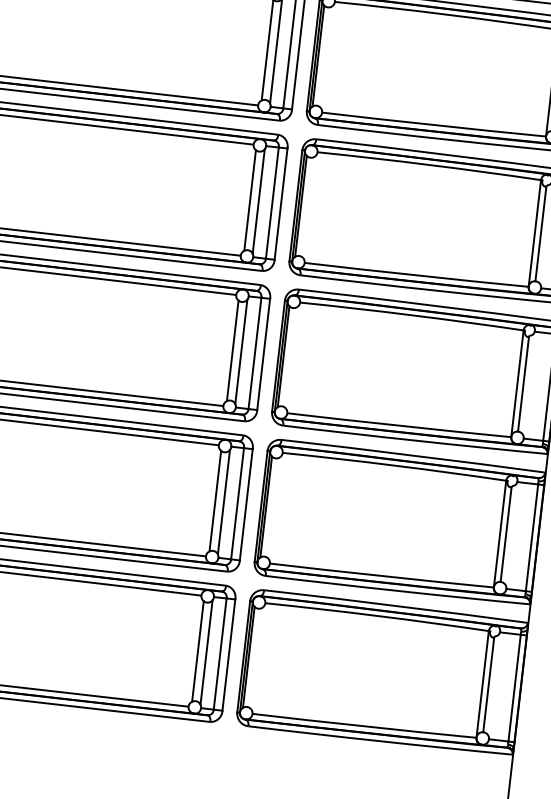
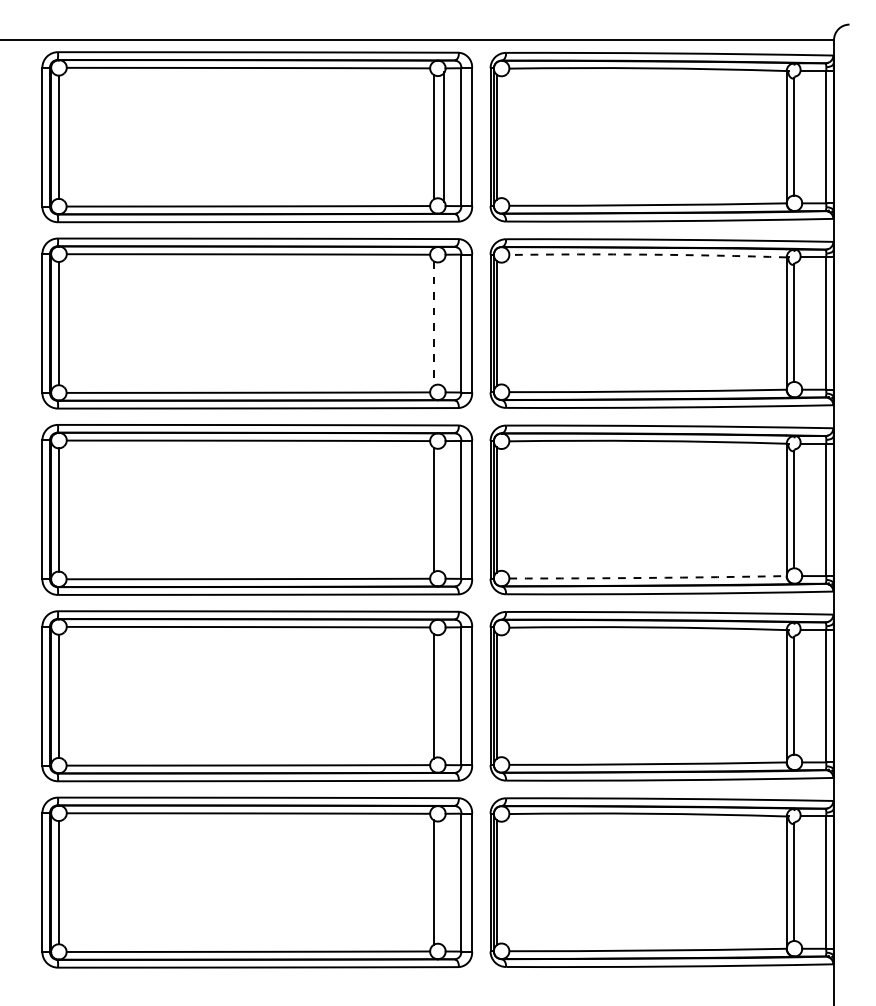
arc: (429, 164) -> (648, 254), solid -> dashed
line: (249, 201) -> (433, 324), solid -> dashed
line: (258, 201) -> (444, 323), removed
line: (241, 351) -> (444, 509), removed
arc: (399, 425) -> (648, 577), solid -> dashed
line: (223, 502) -> (444, 696), removed
line: (206, 652) -> (444, 882), removed

